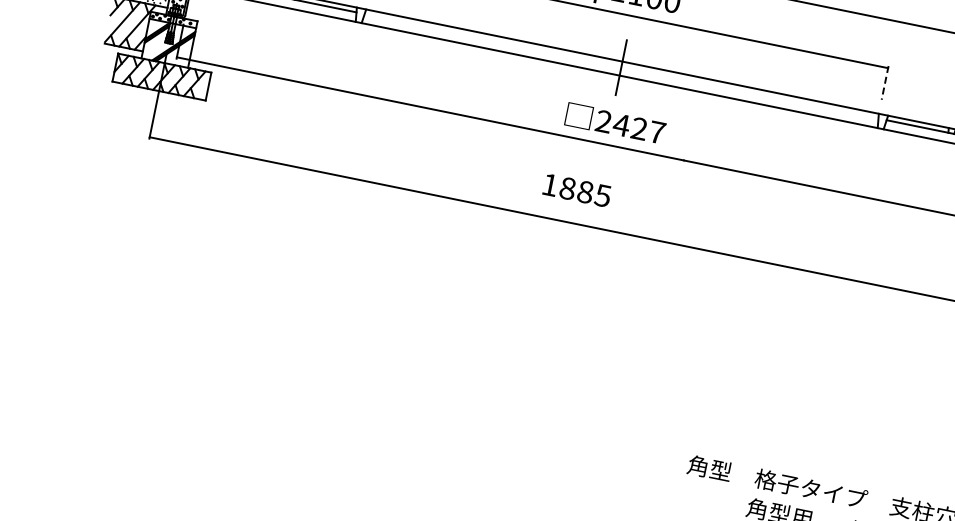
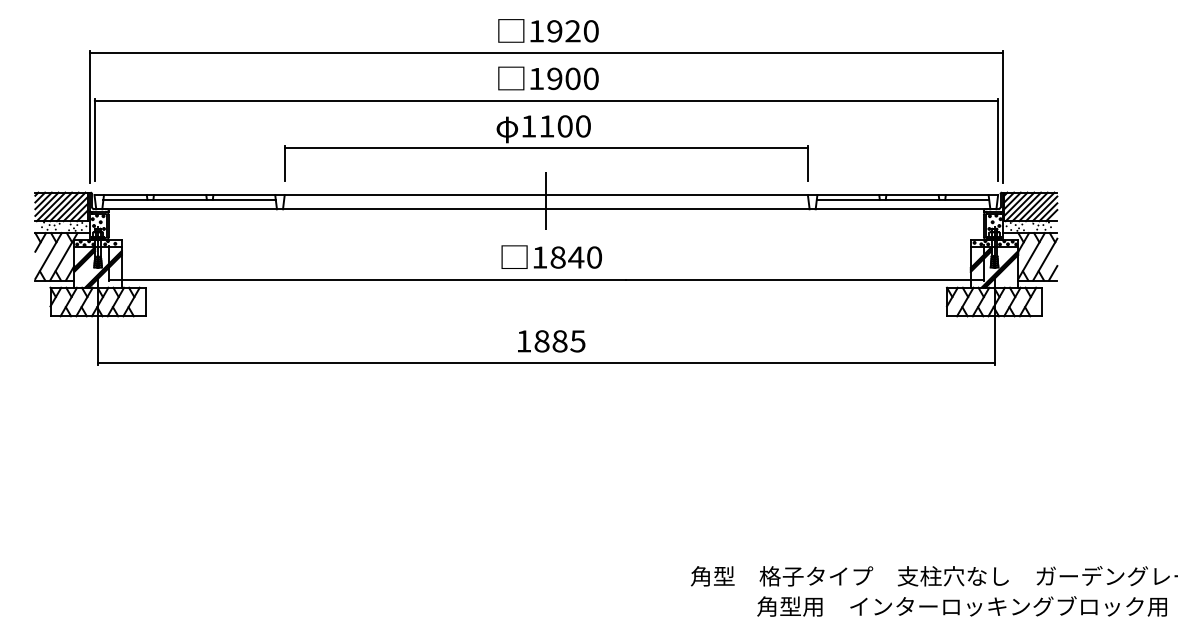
line: (884, 83) -> (807, 164), dashed -> solid
text: (630, 127) -> (567, 257), 2427 -> 1840
text: (577, 190) -> (551, 341), moved

